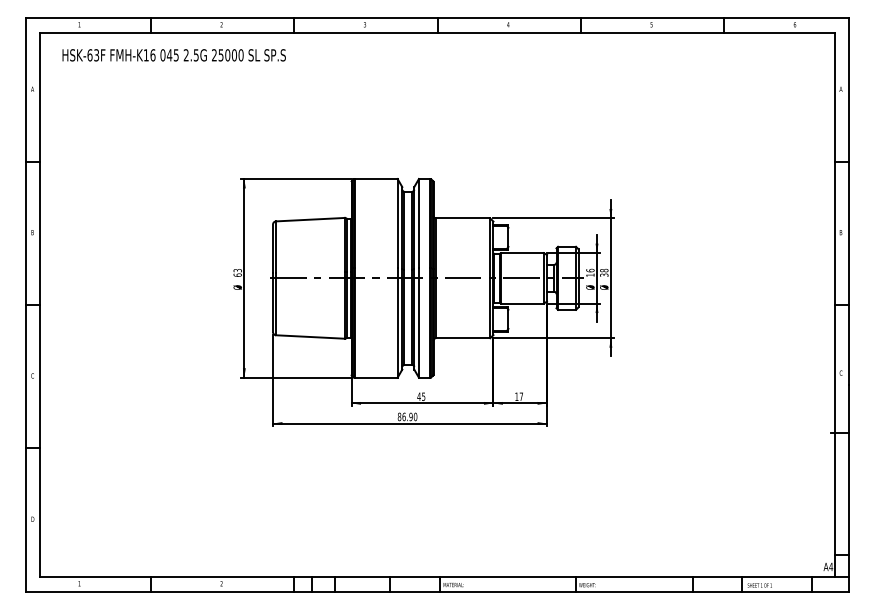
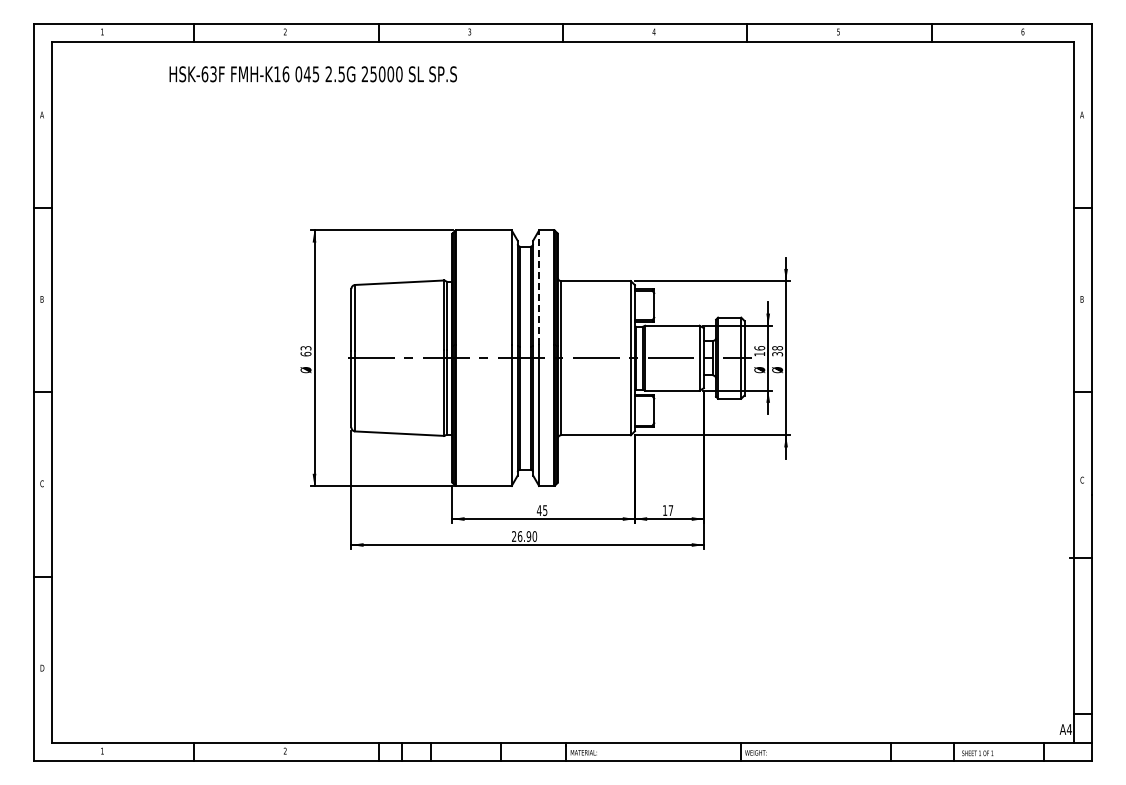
text: (173, 55) -> (312, 74), moved
line: (419, 223) -> (539, 287), solid -> dashed
text: (399, 416) -> (514, 536), 86.90 -> 26.90

